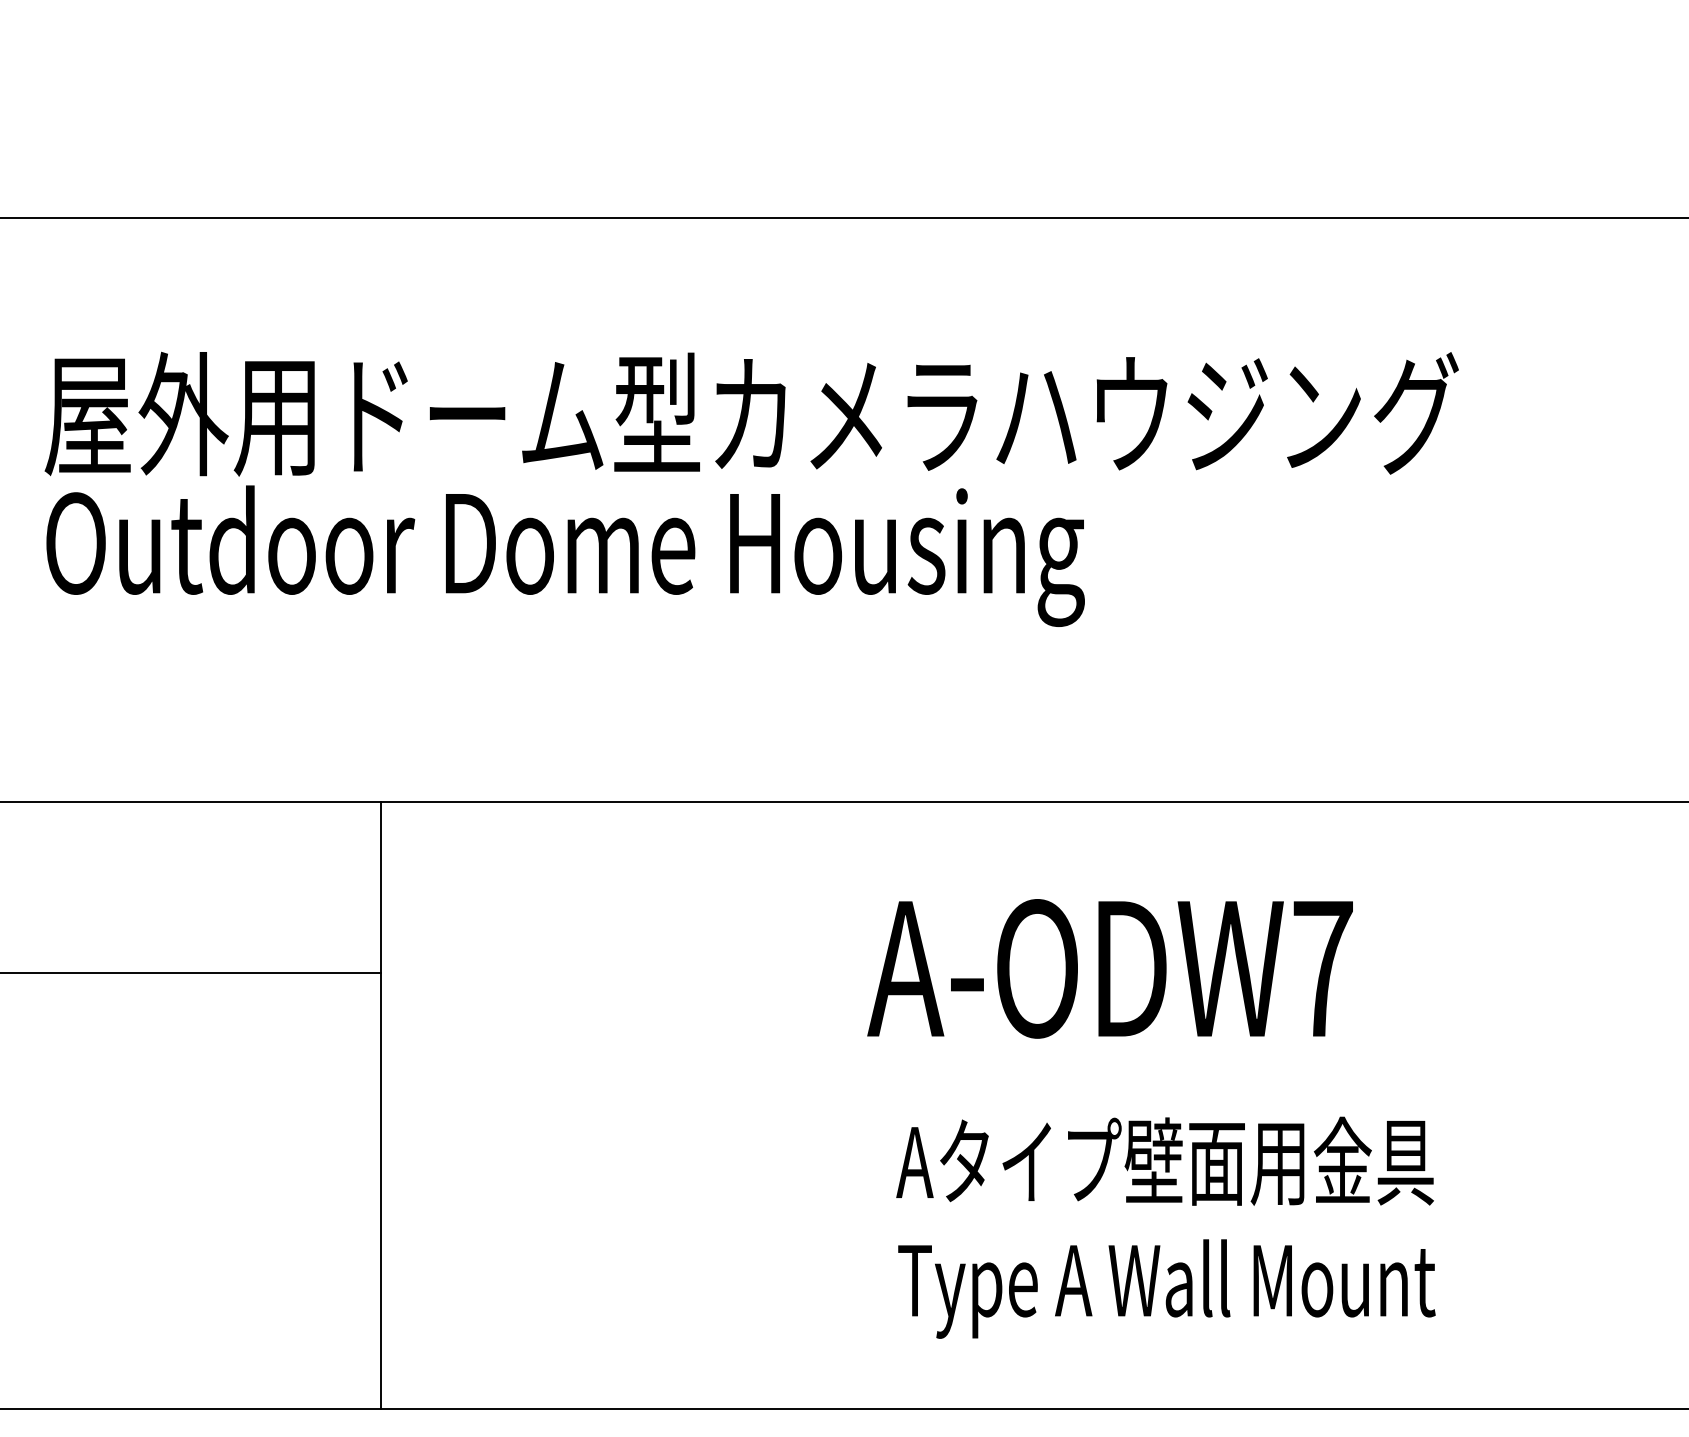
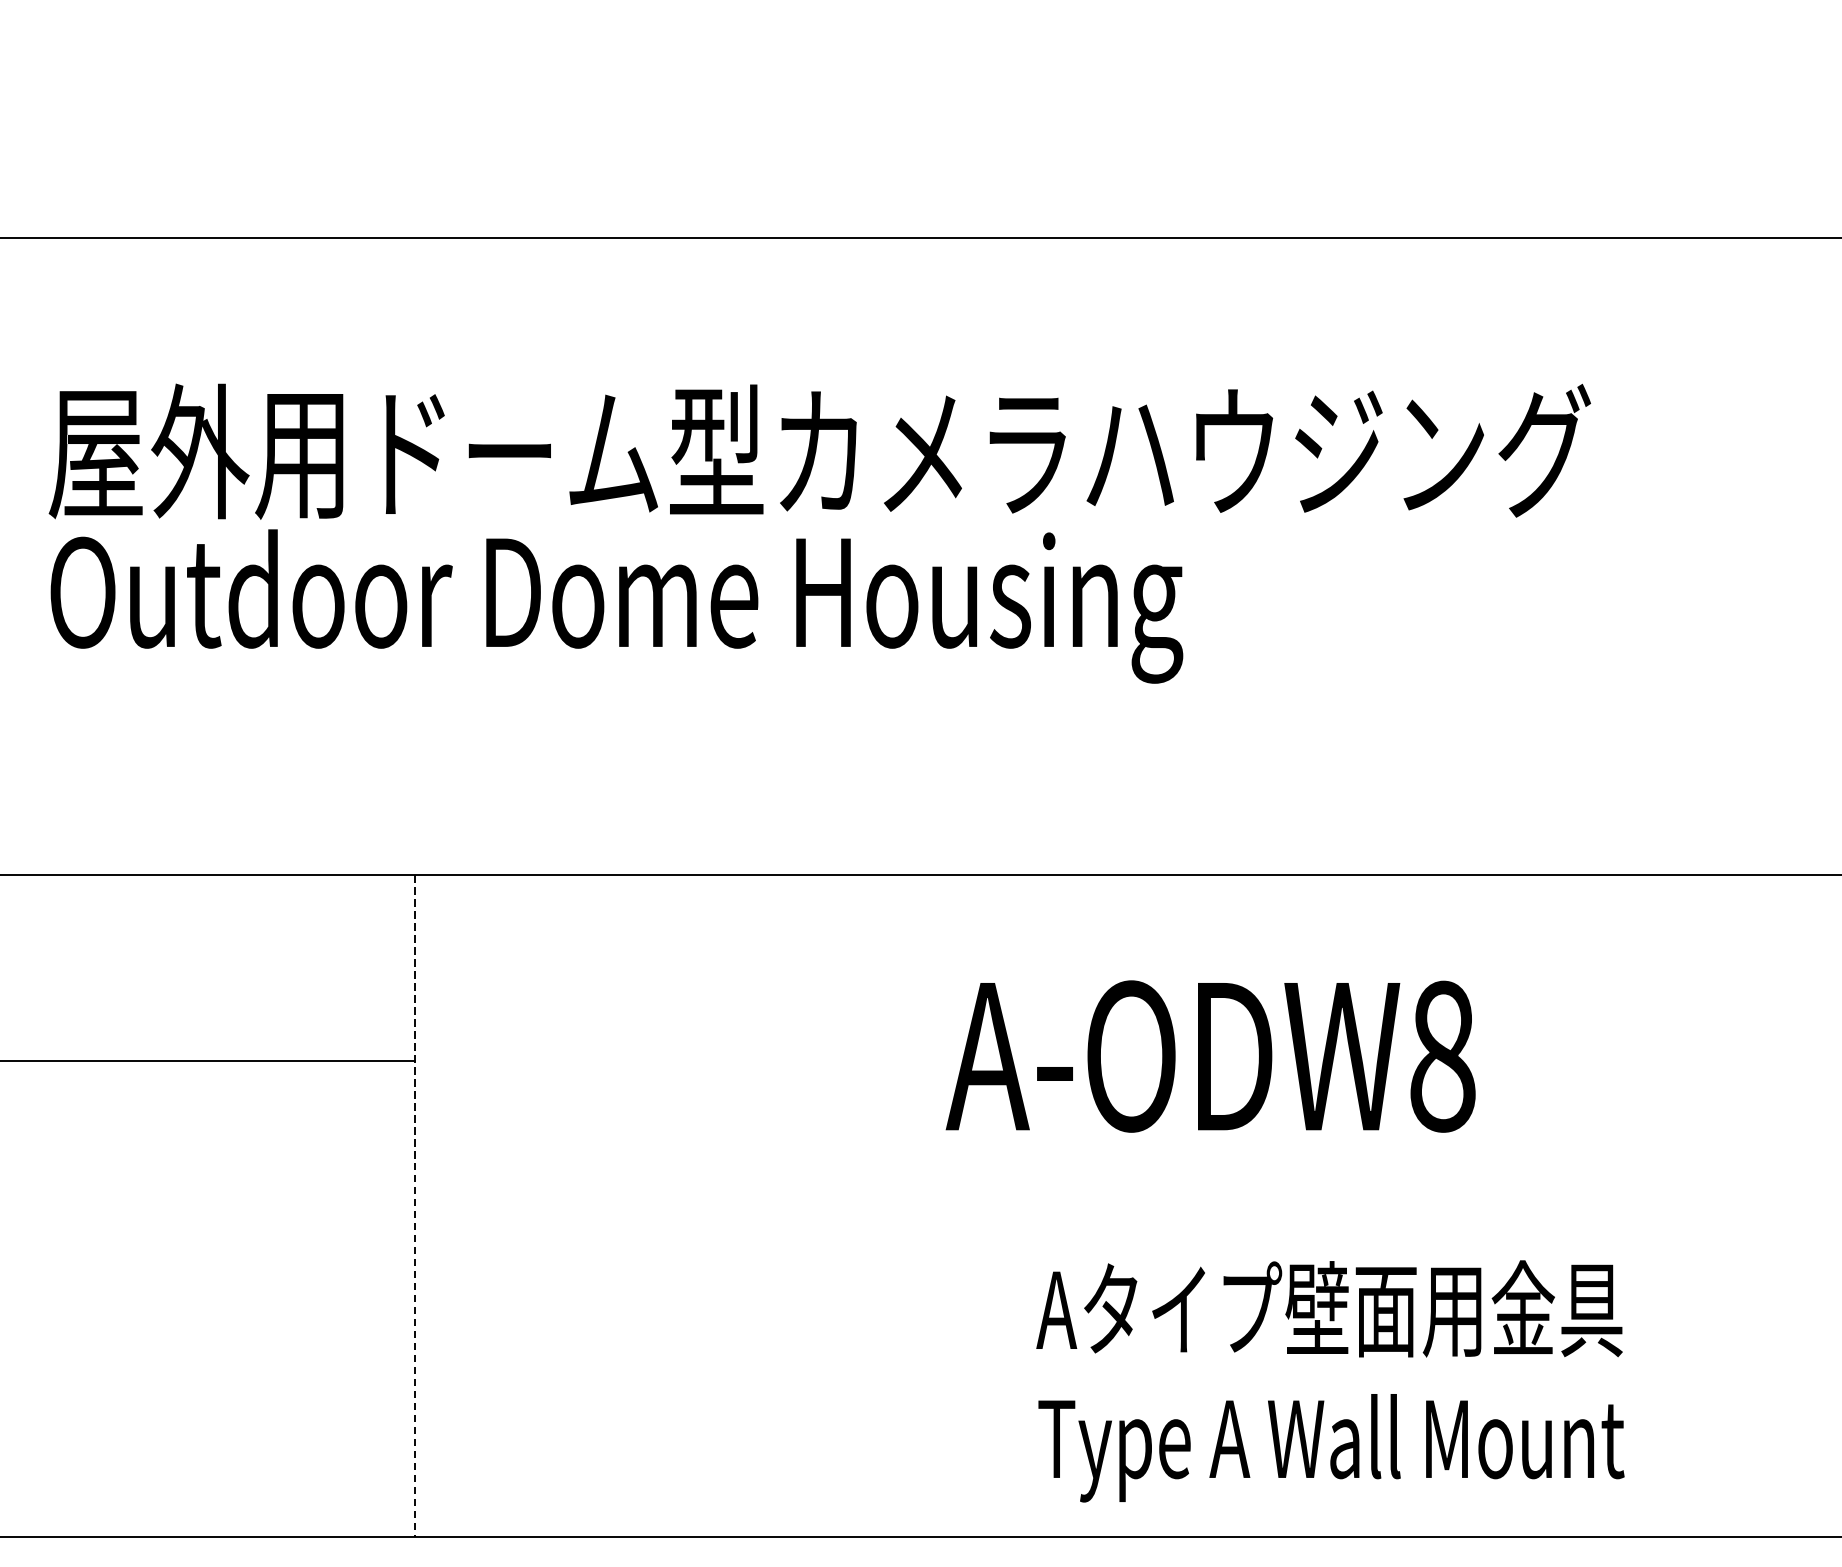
text: (1323, 968) -> (1443, 1056), A-ODW7 -> A-ODW8
line: (380, 1105) -> (415, 1205), solid -> dashed
text: (1165, 1227) -> (1329, 1381), moved

